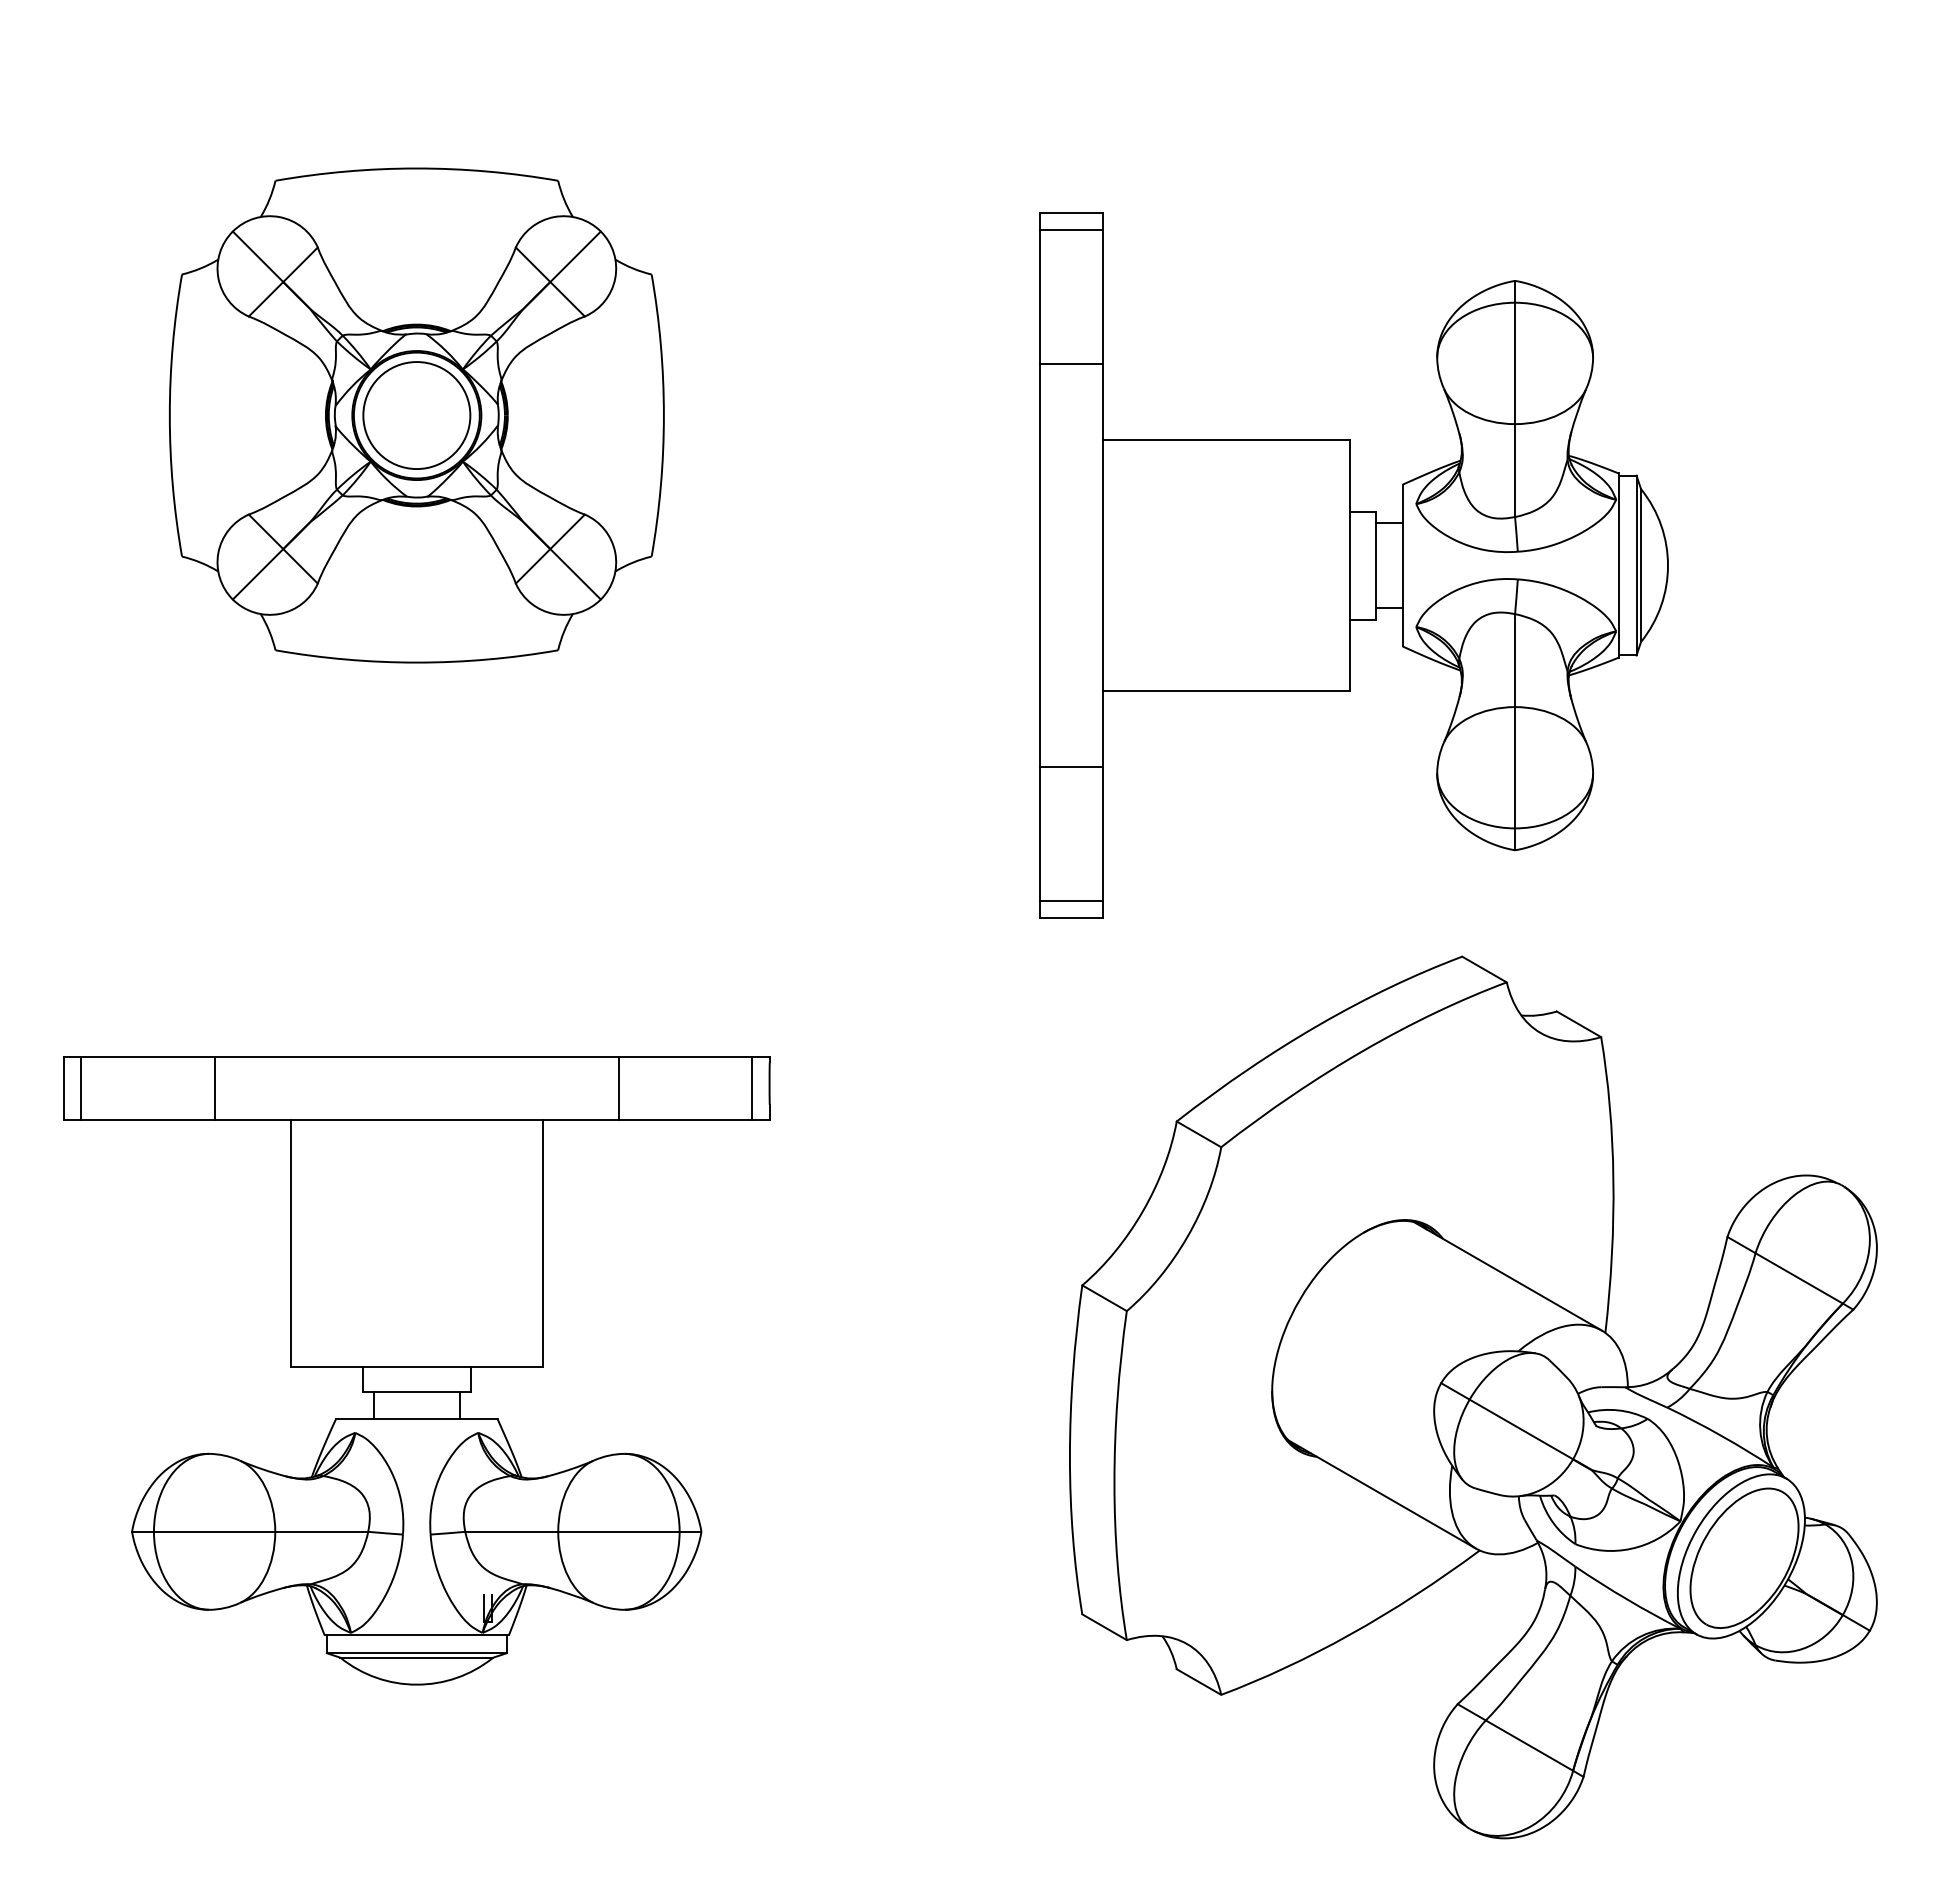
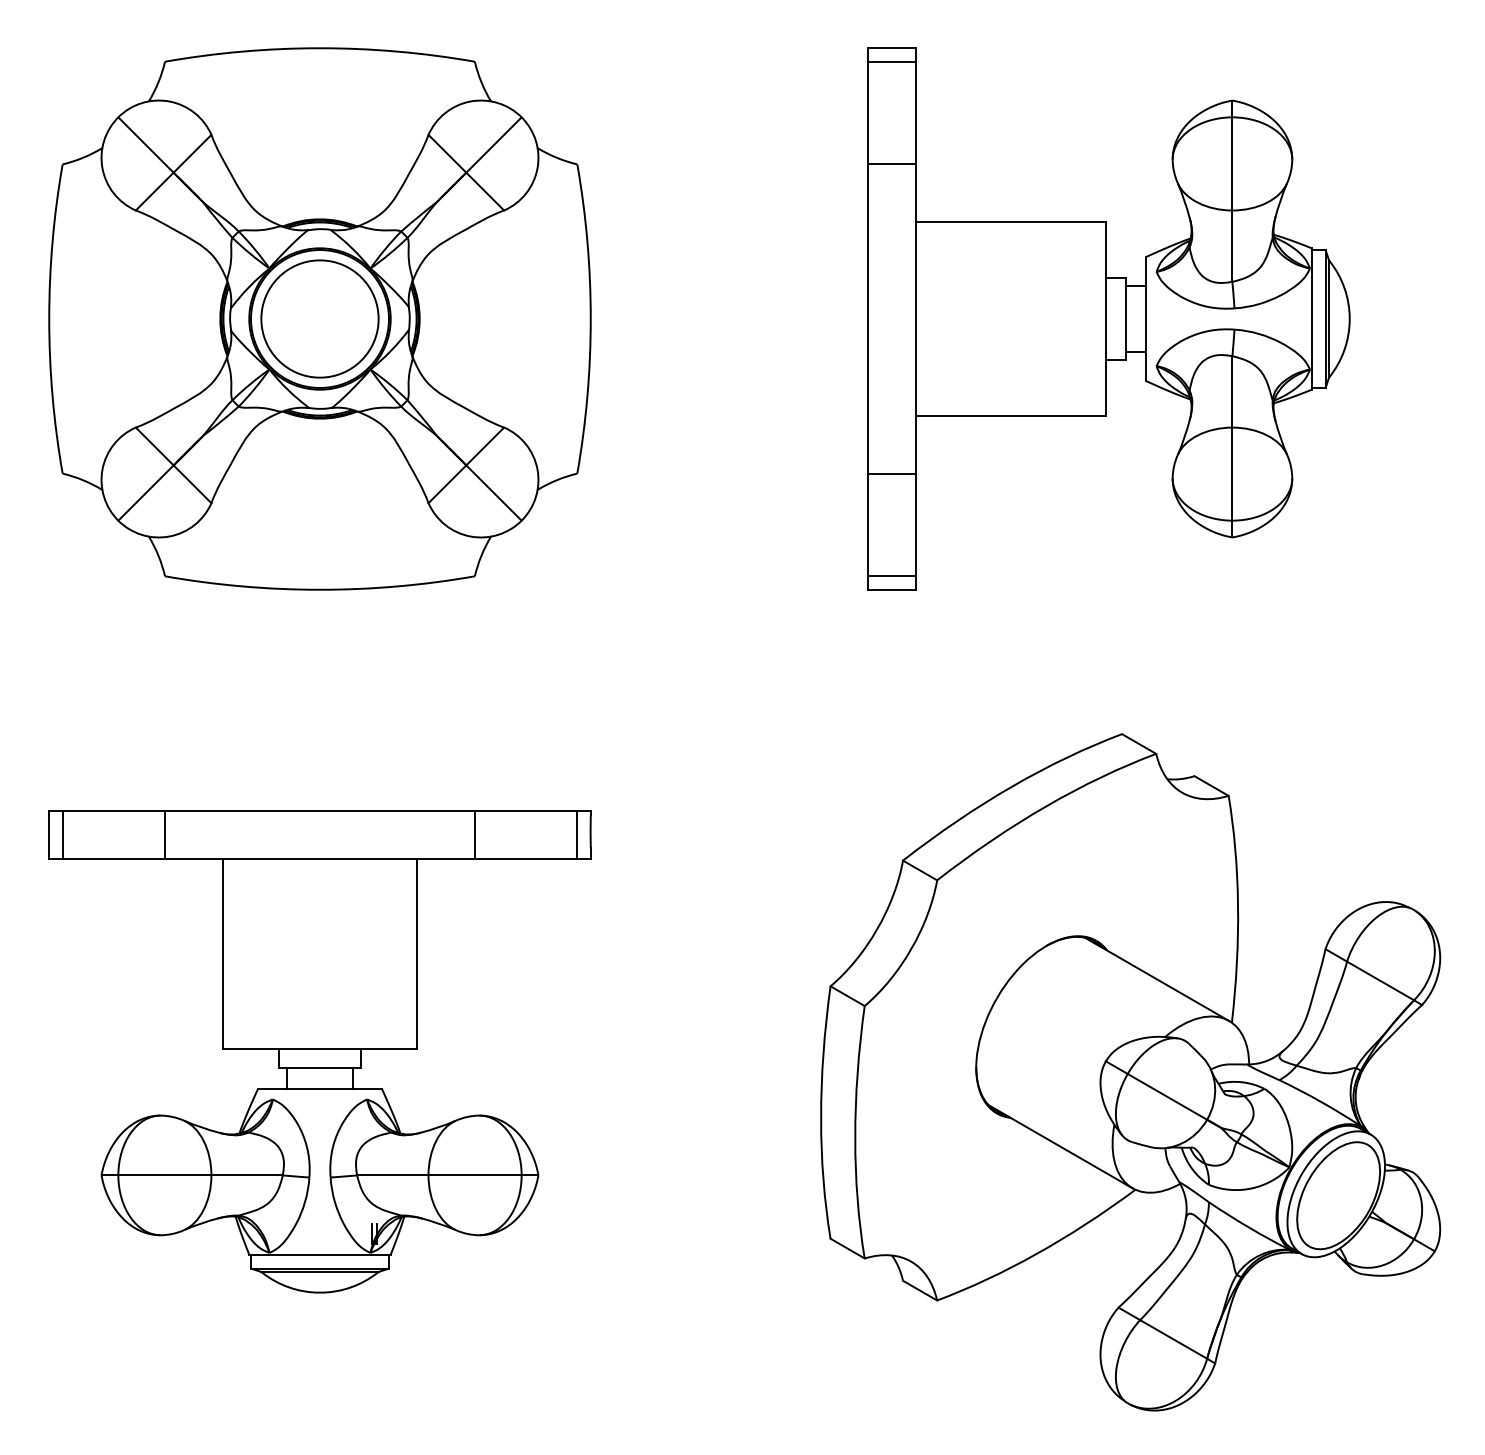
part: (416, 415) -> (319, 318), size x1.43
part: (1353, 565) -> (1108, 318), moved

